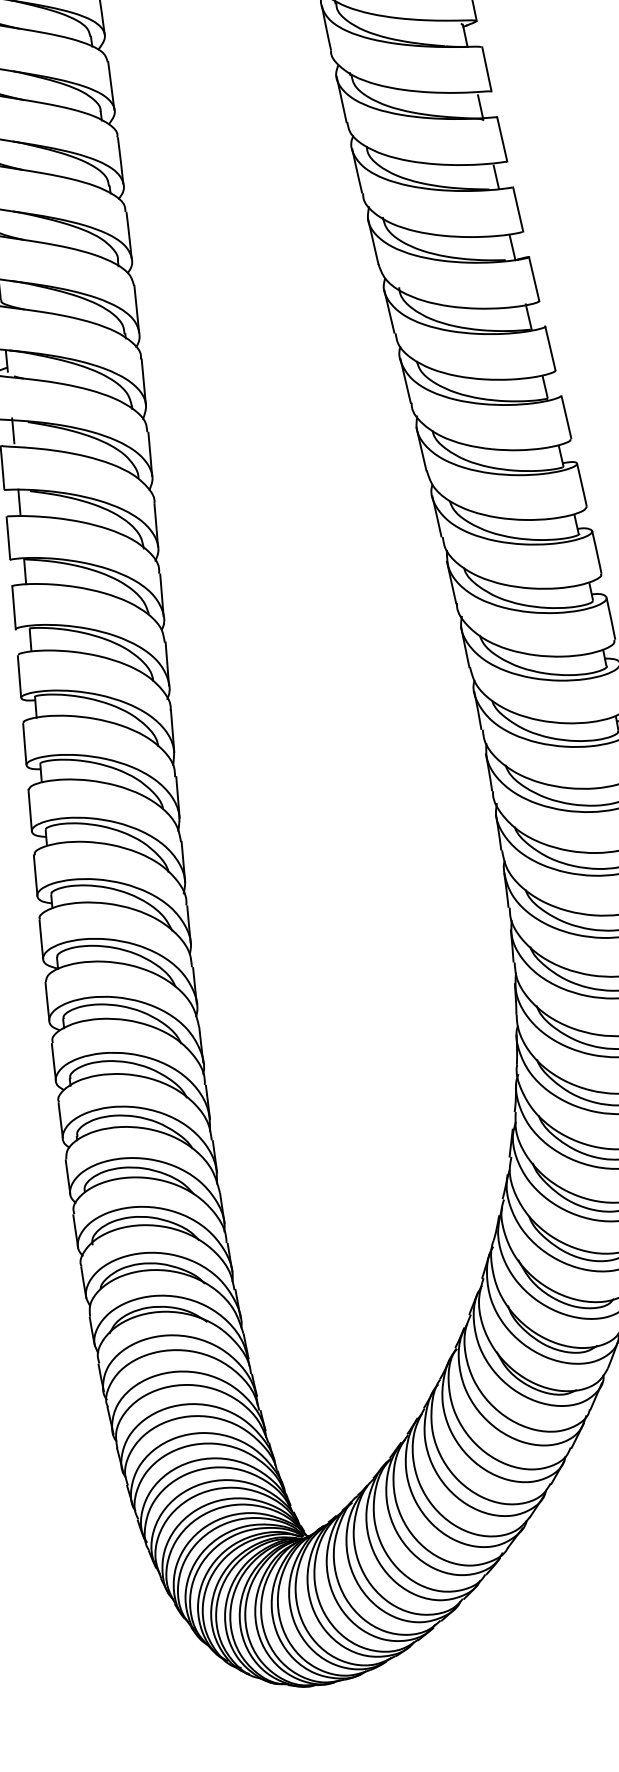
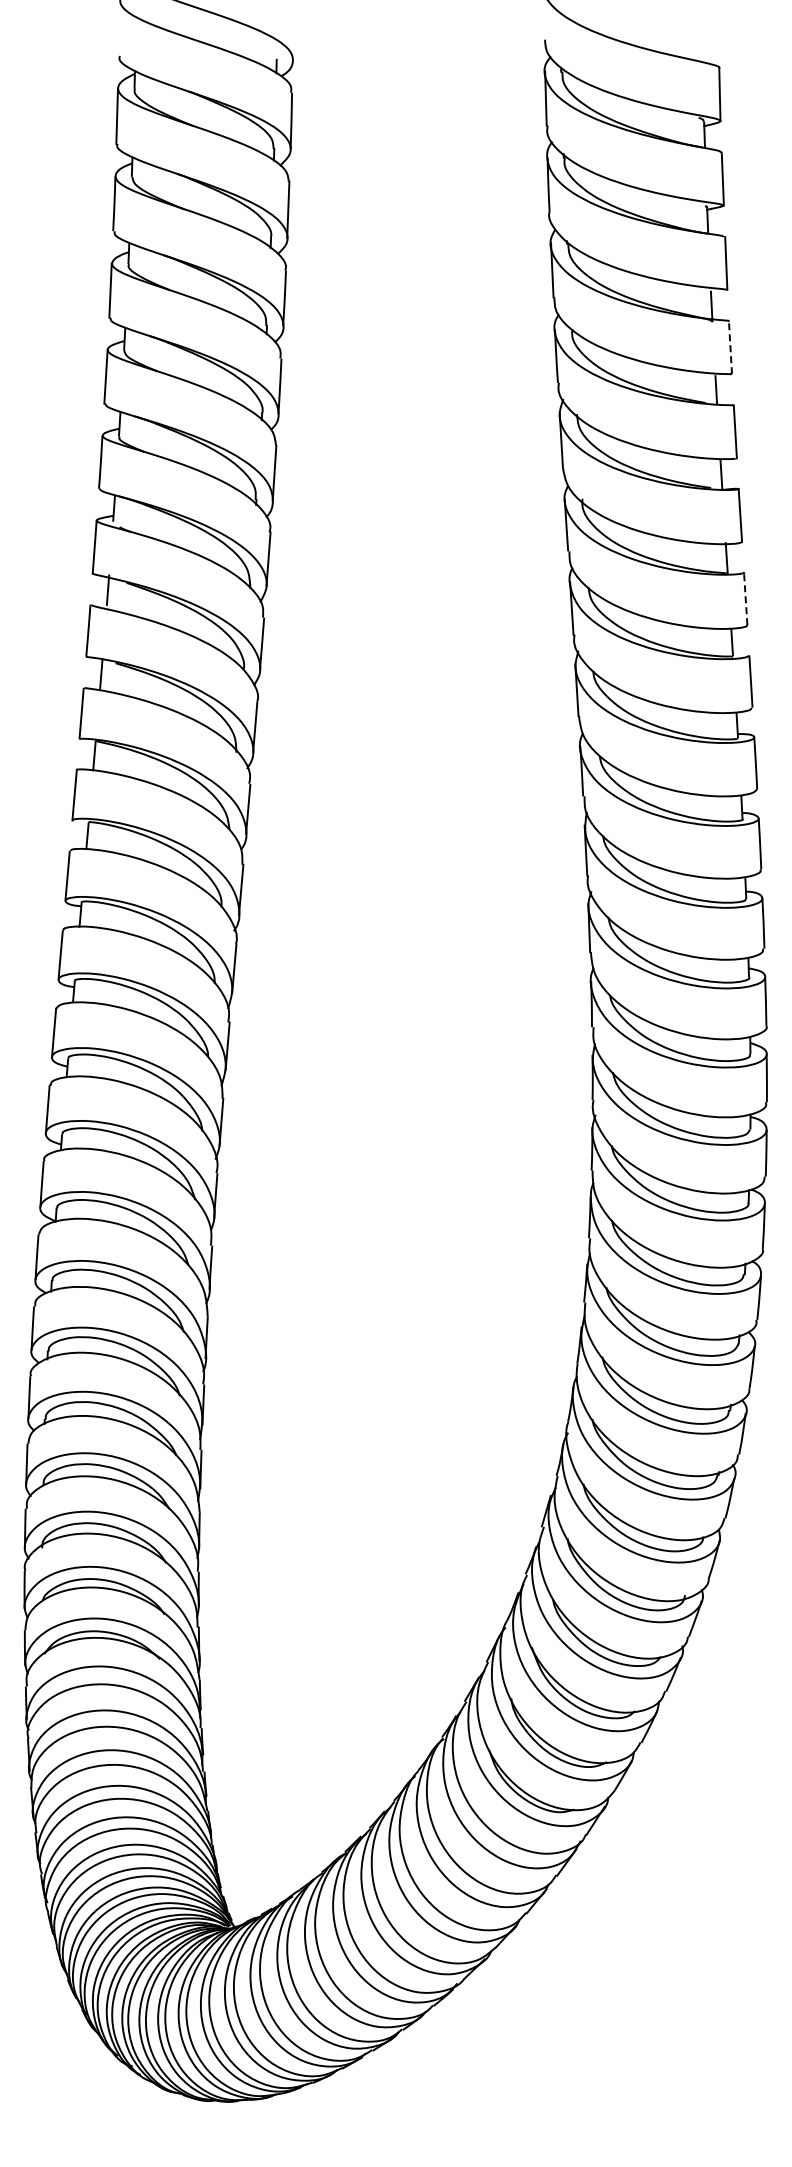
line: (502, 139) -> (730, 347), solid -> dashed
line: (550, 348) -> (745, 598), solid -> dashed

